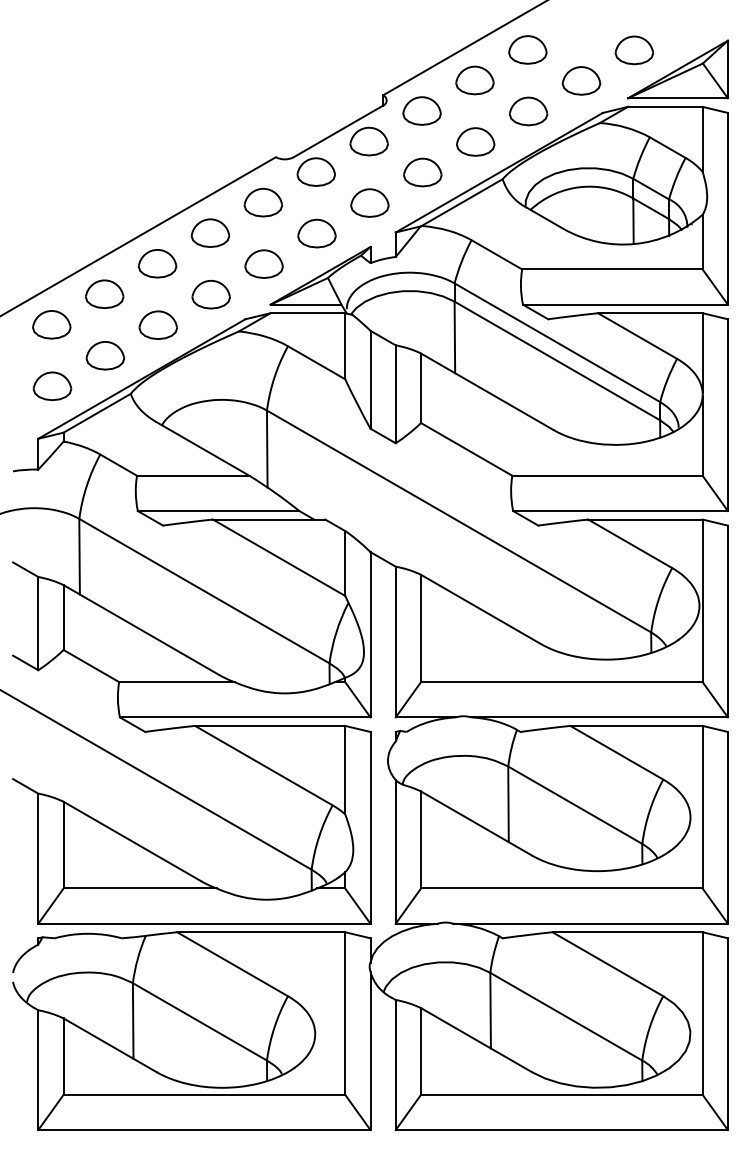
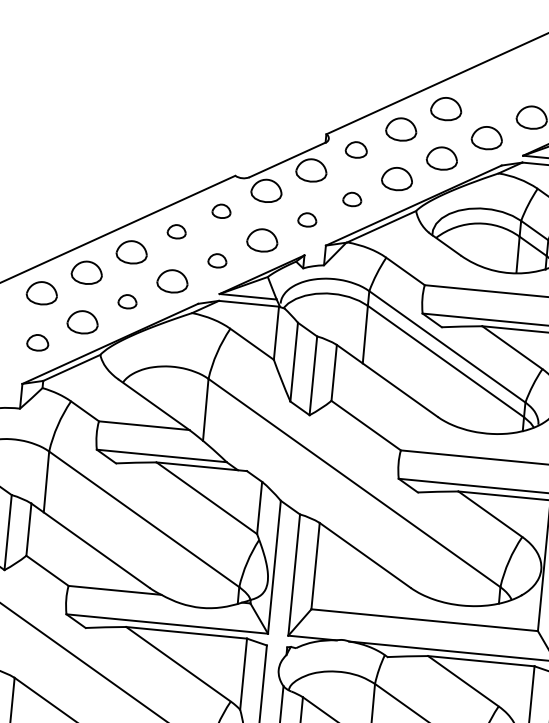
part: (421, 110) -> (356, 149), size x0.7
part: (422, 172) -> (352, 199), size x0.6
part: (262, 202) -> (221, 211), size x0.6
part: (369, 202) -> (307, 219), size x0.6
part: (210, 232) -> (176, 231), size x0.6
part: (263, 263) -> (217, 260), size x0.6
part: (157, 324) -> (127, 301), size x0.6
part: (52, 386) -> (37, 342), size x0.7

